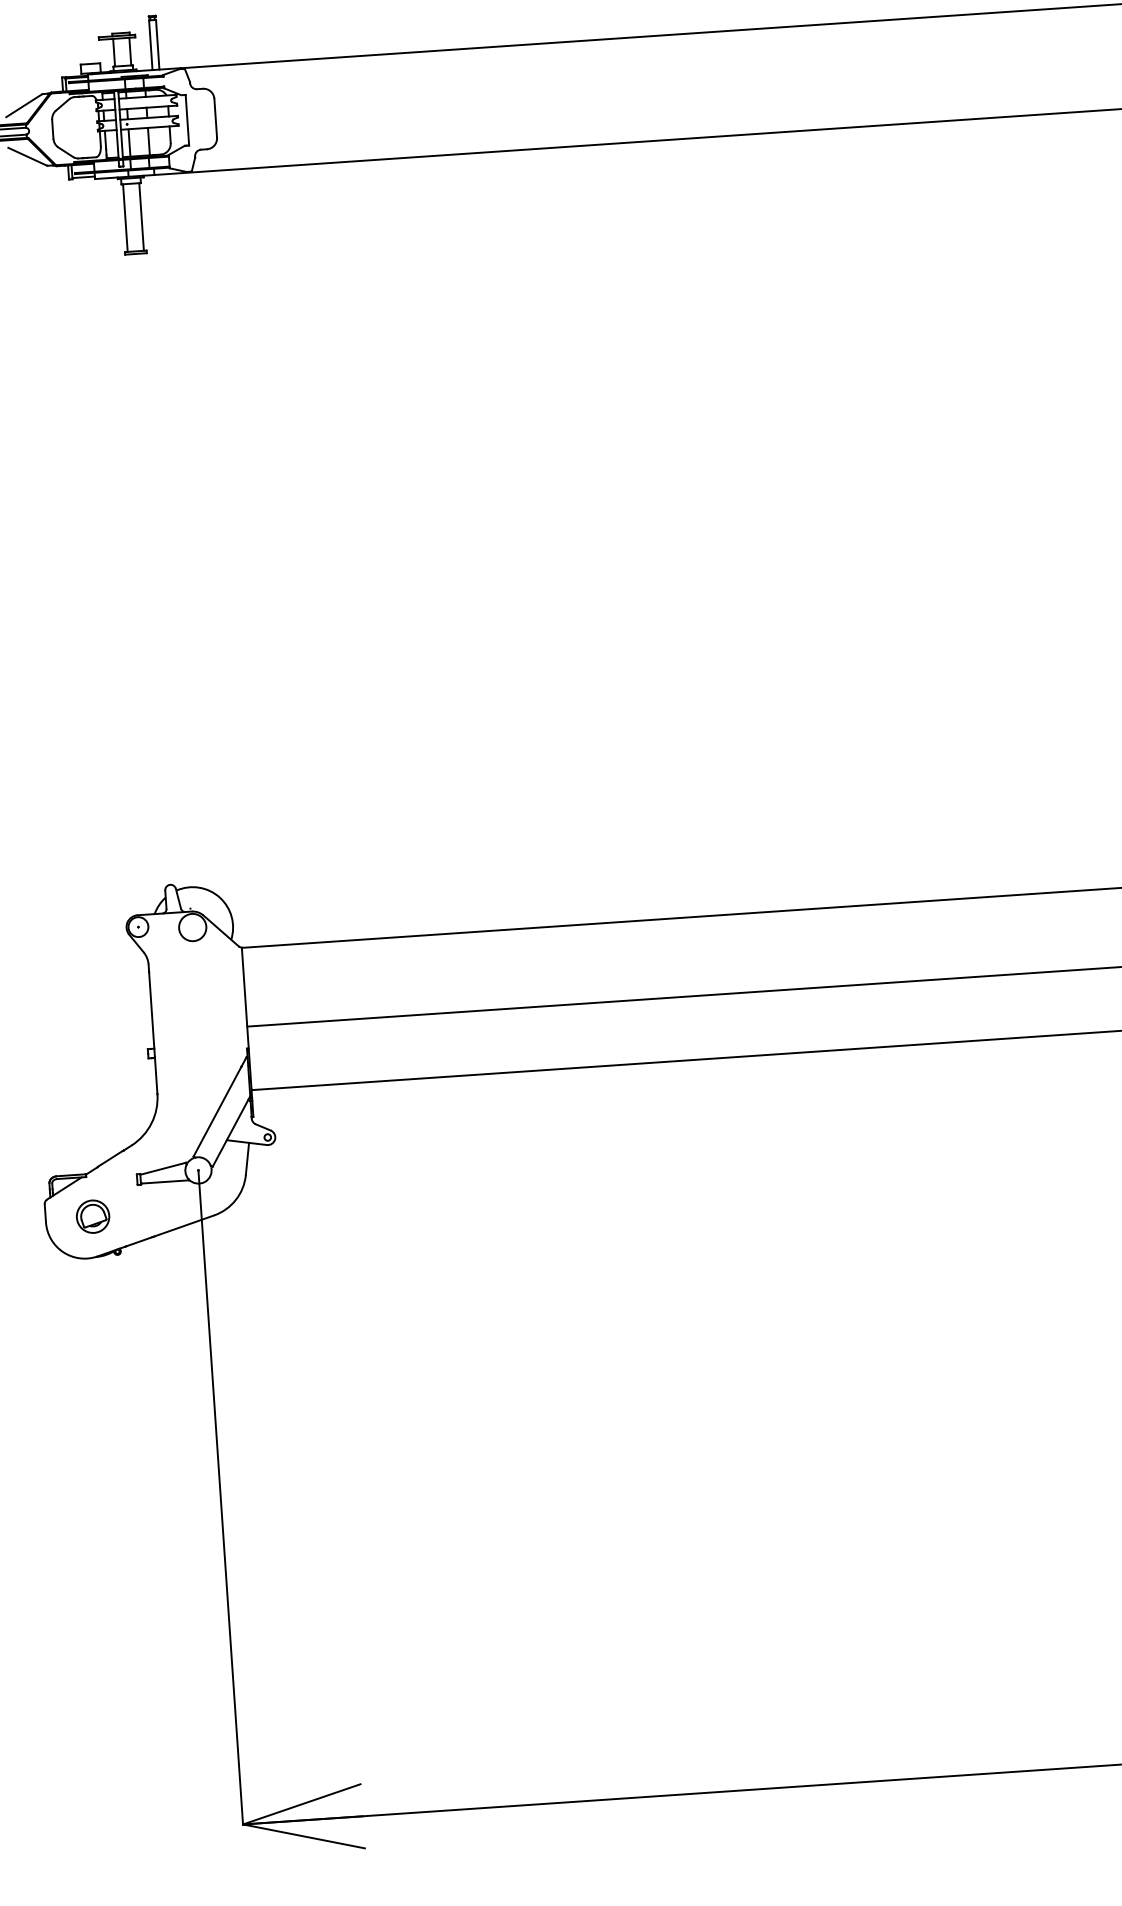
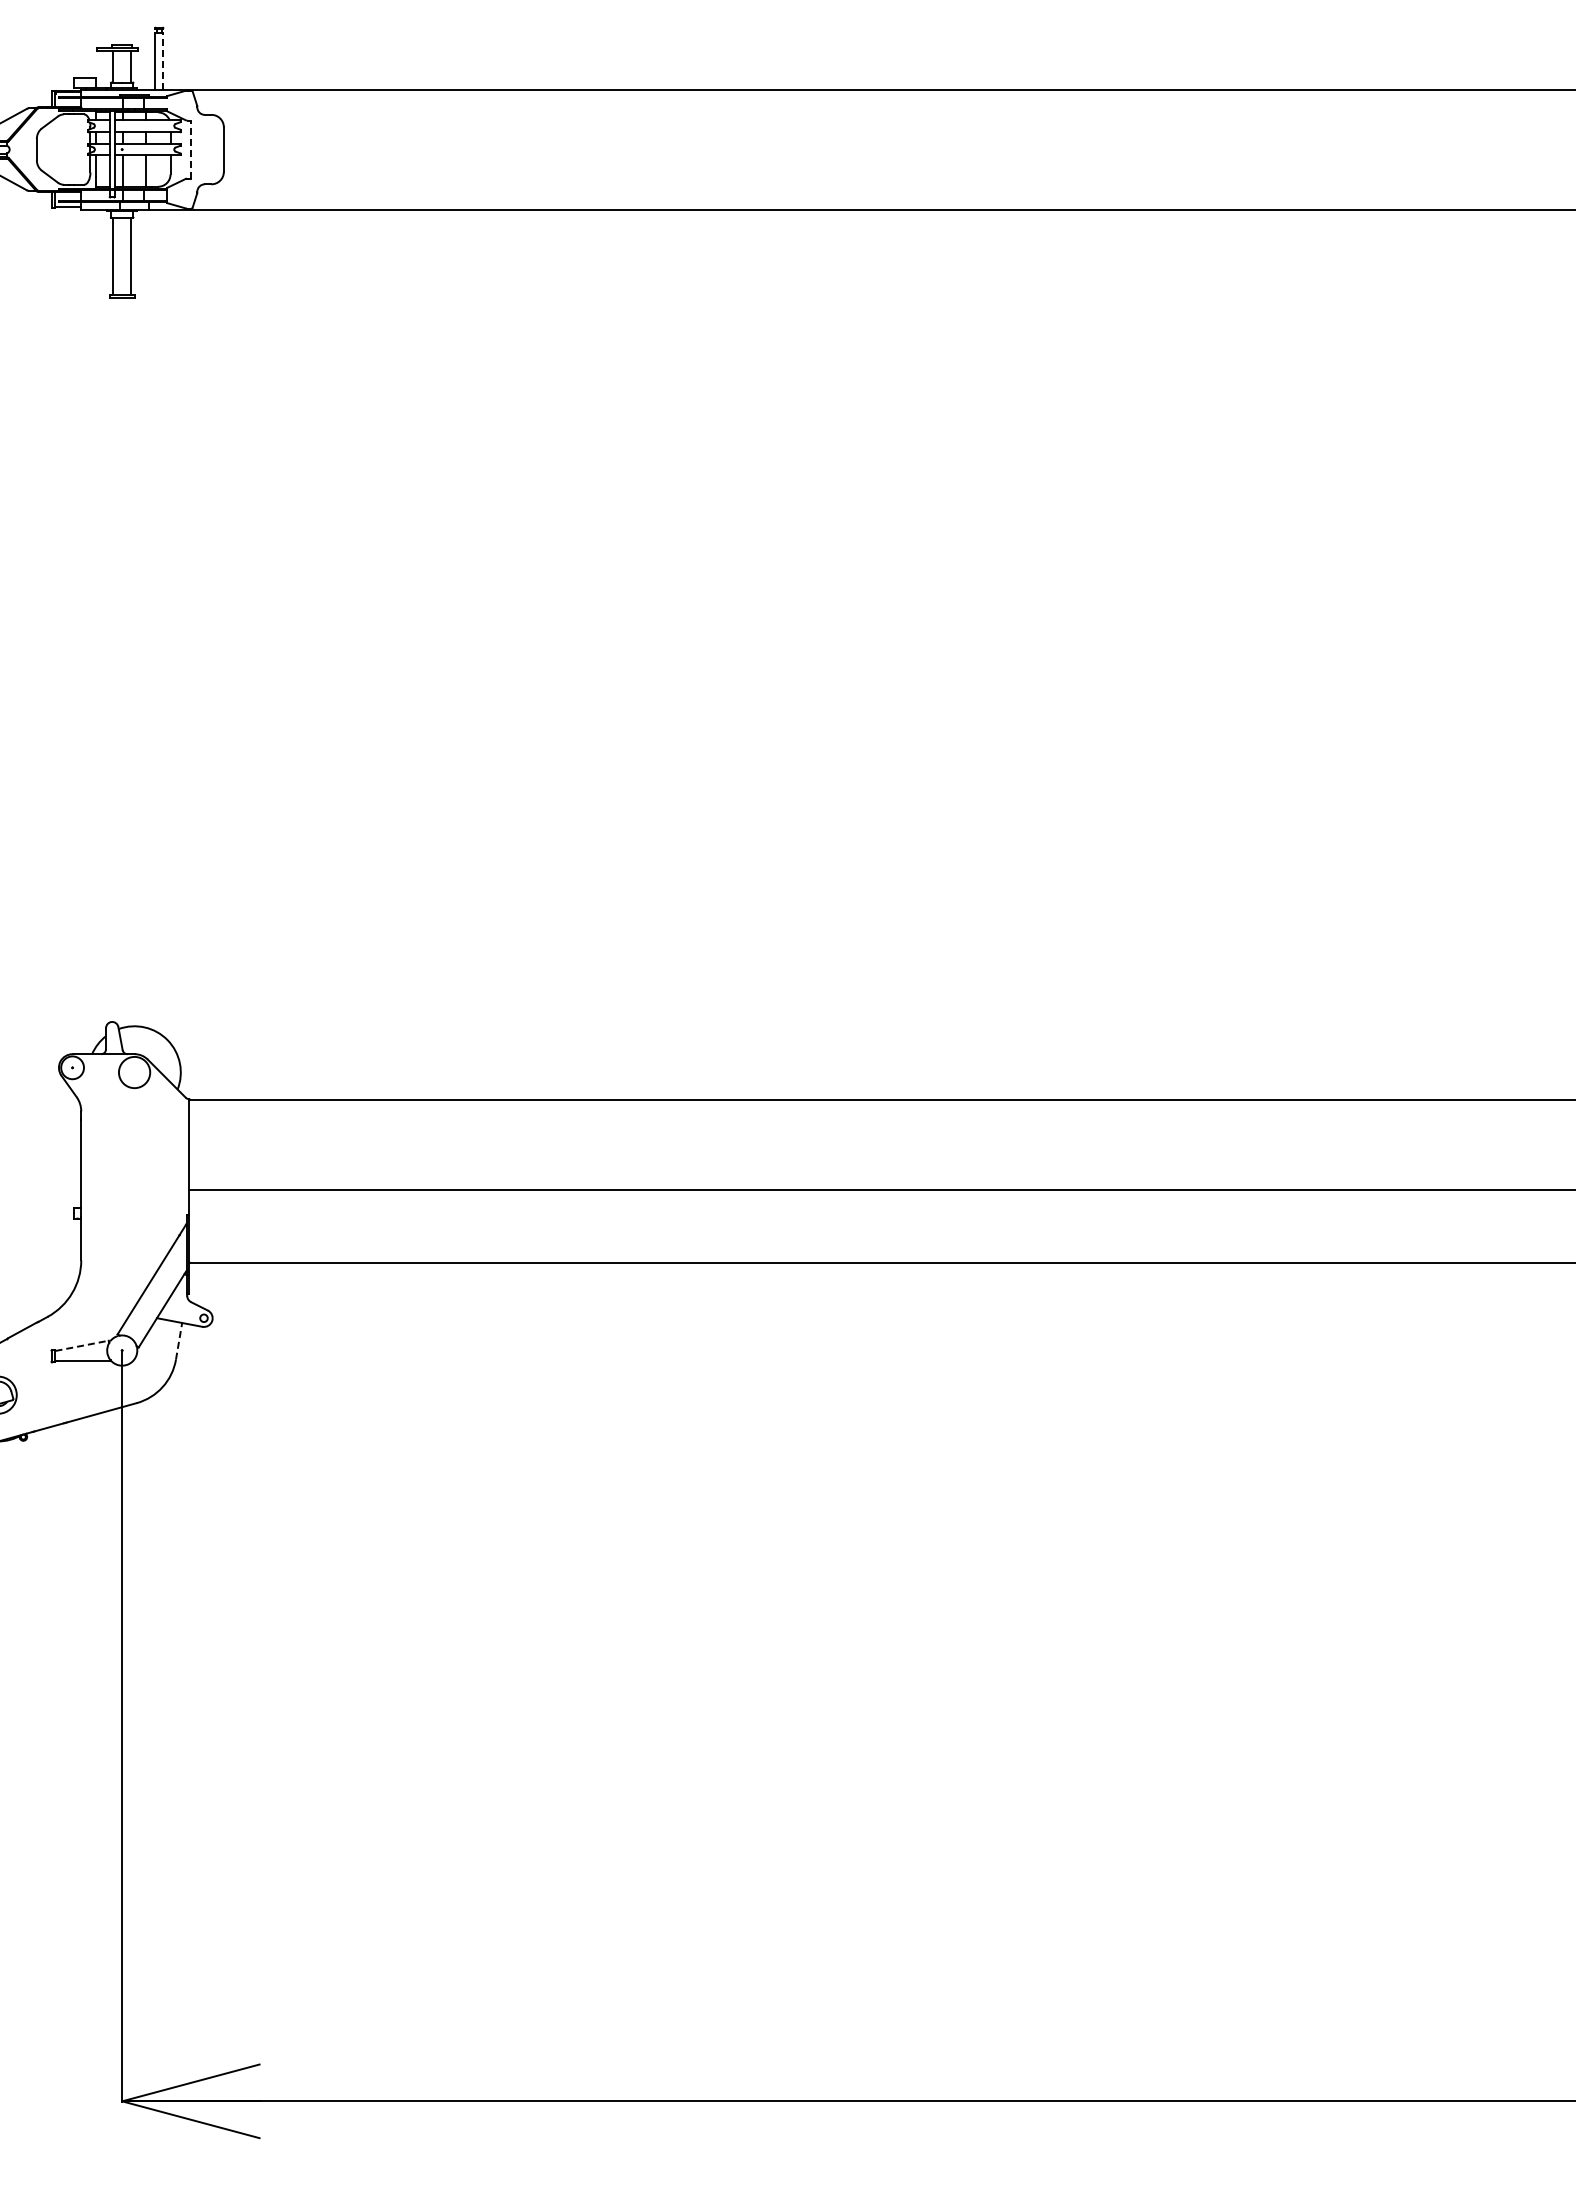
line: (157, 45) -> (163, 61), solid -> dashed
line: (187, 120) -> (191, 149), solid -> dashed
line: (247, 1159) -> (179, 1341), solid -> dashed
line: (163, 1168) -> (82, 1345), solid -> dashed

